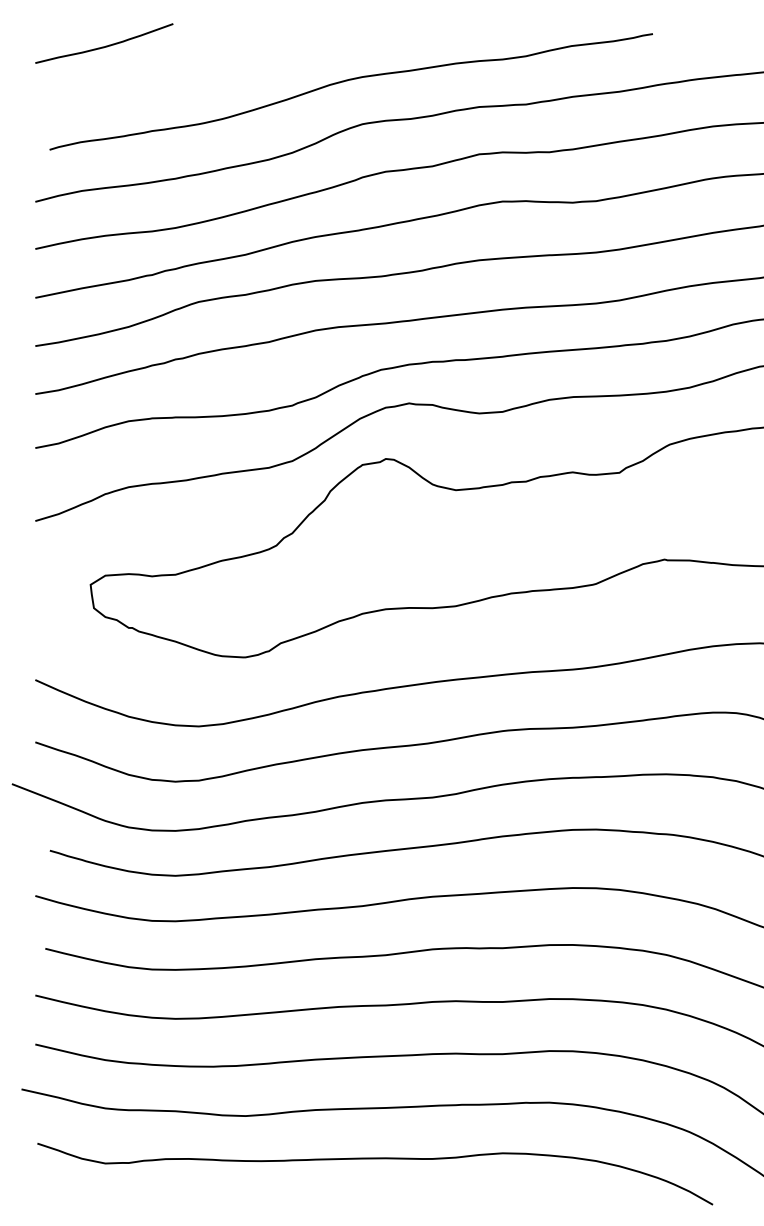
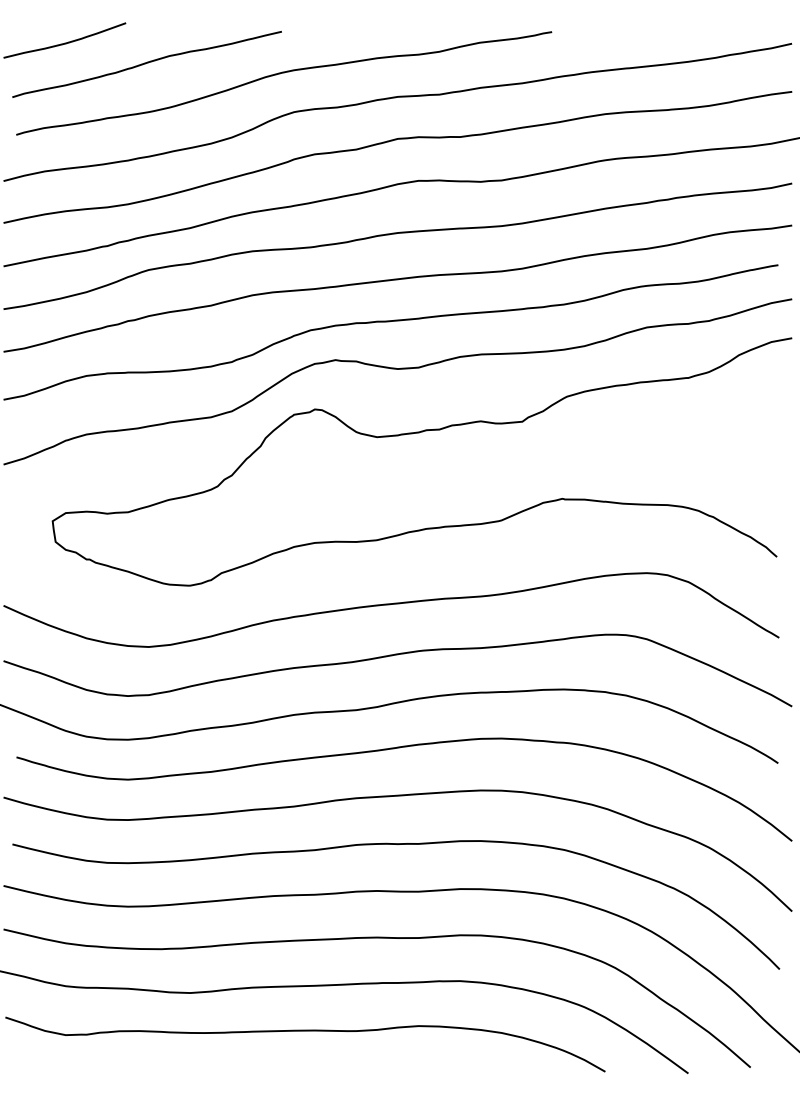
curve: (196, 69) -> (146, 63), added

